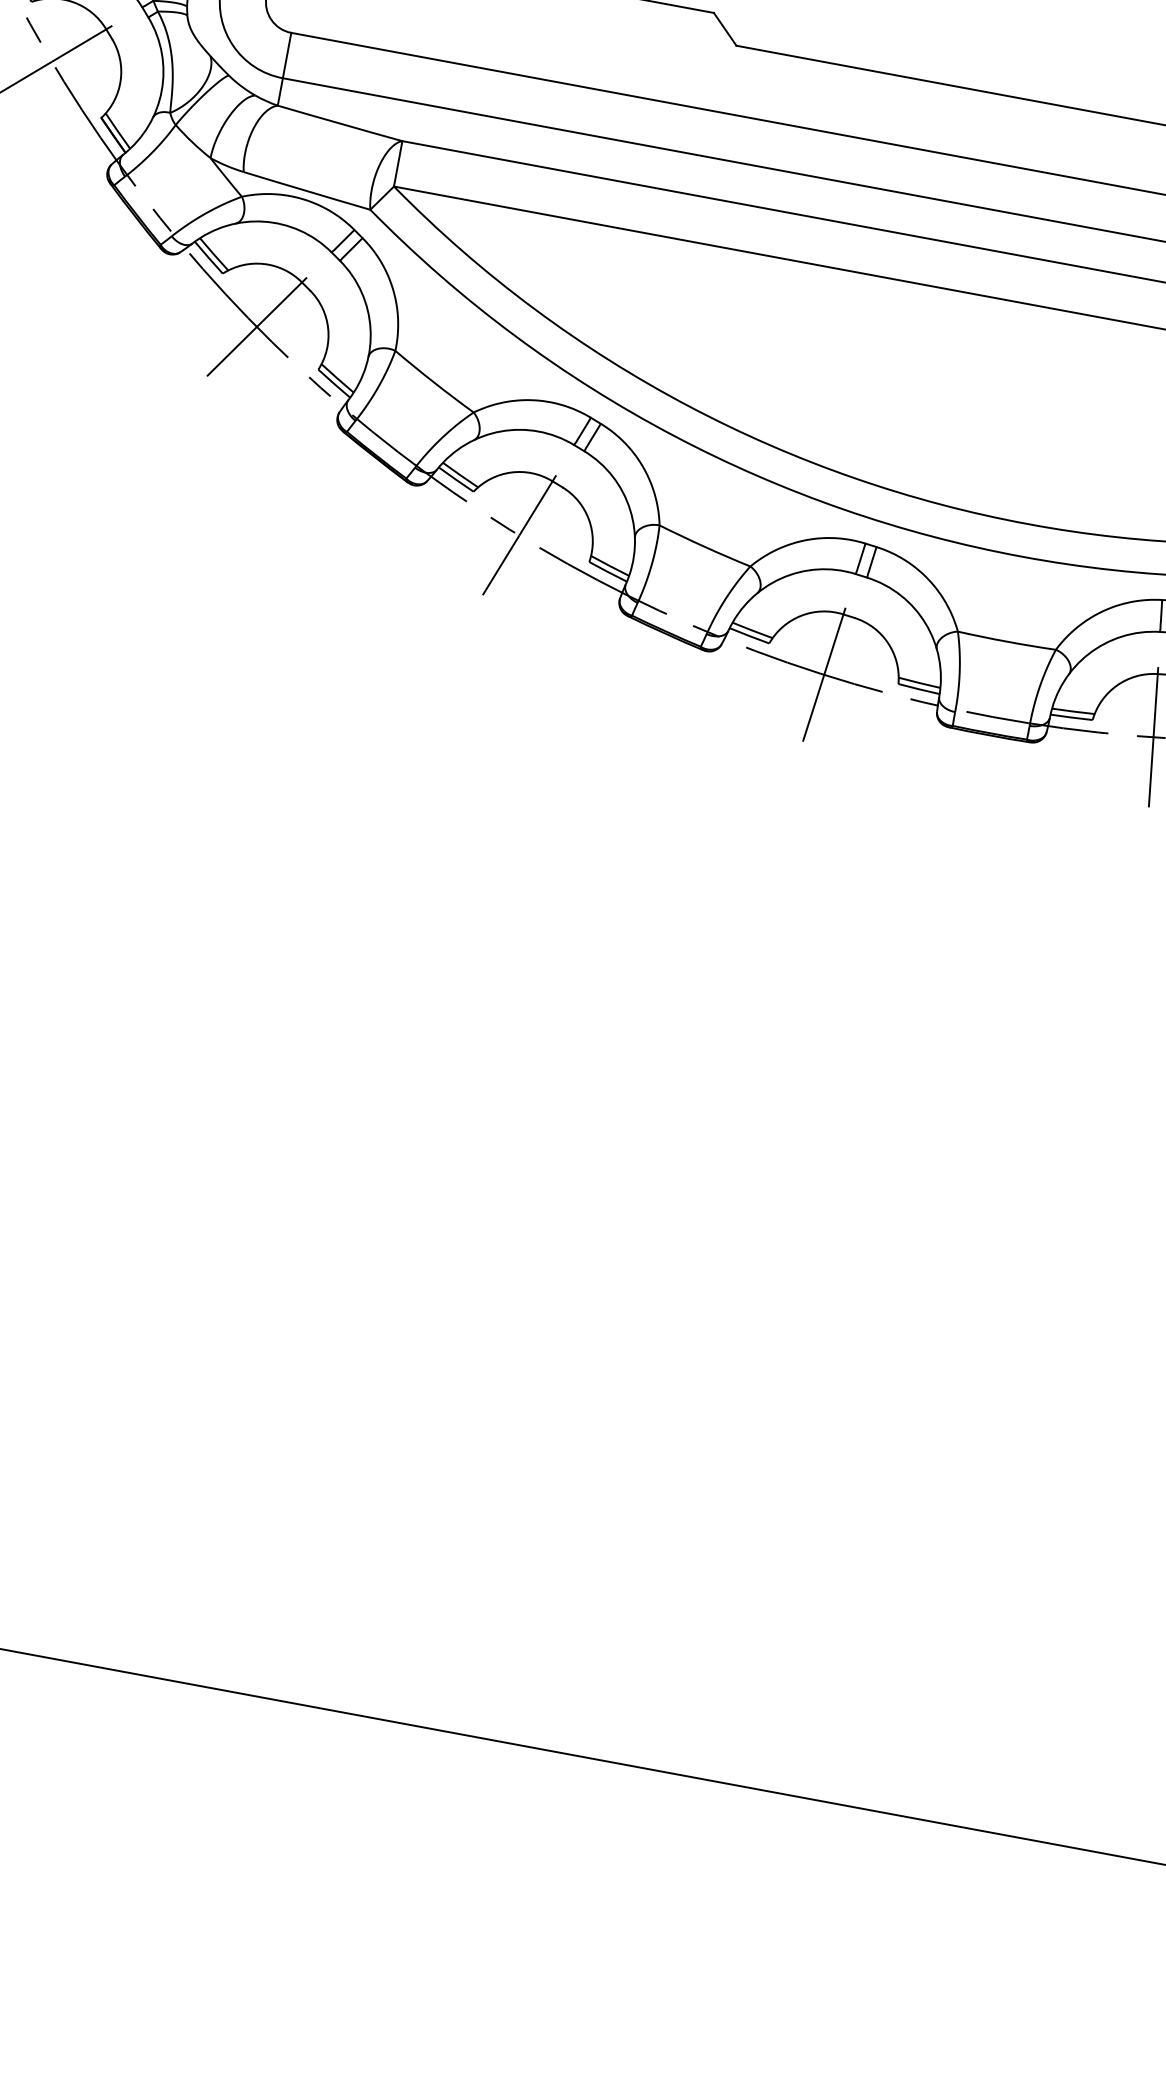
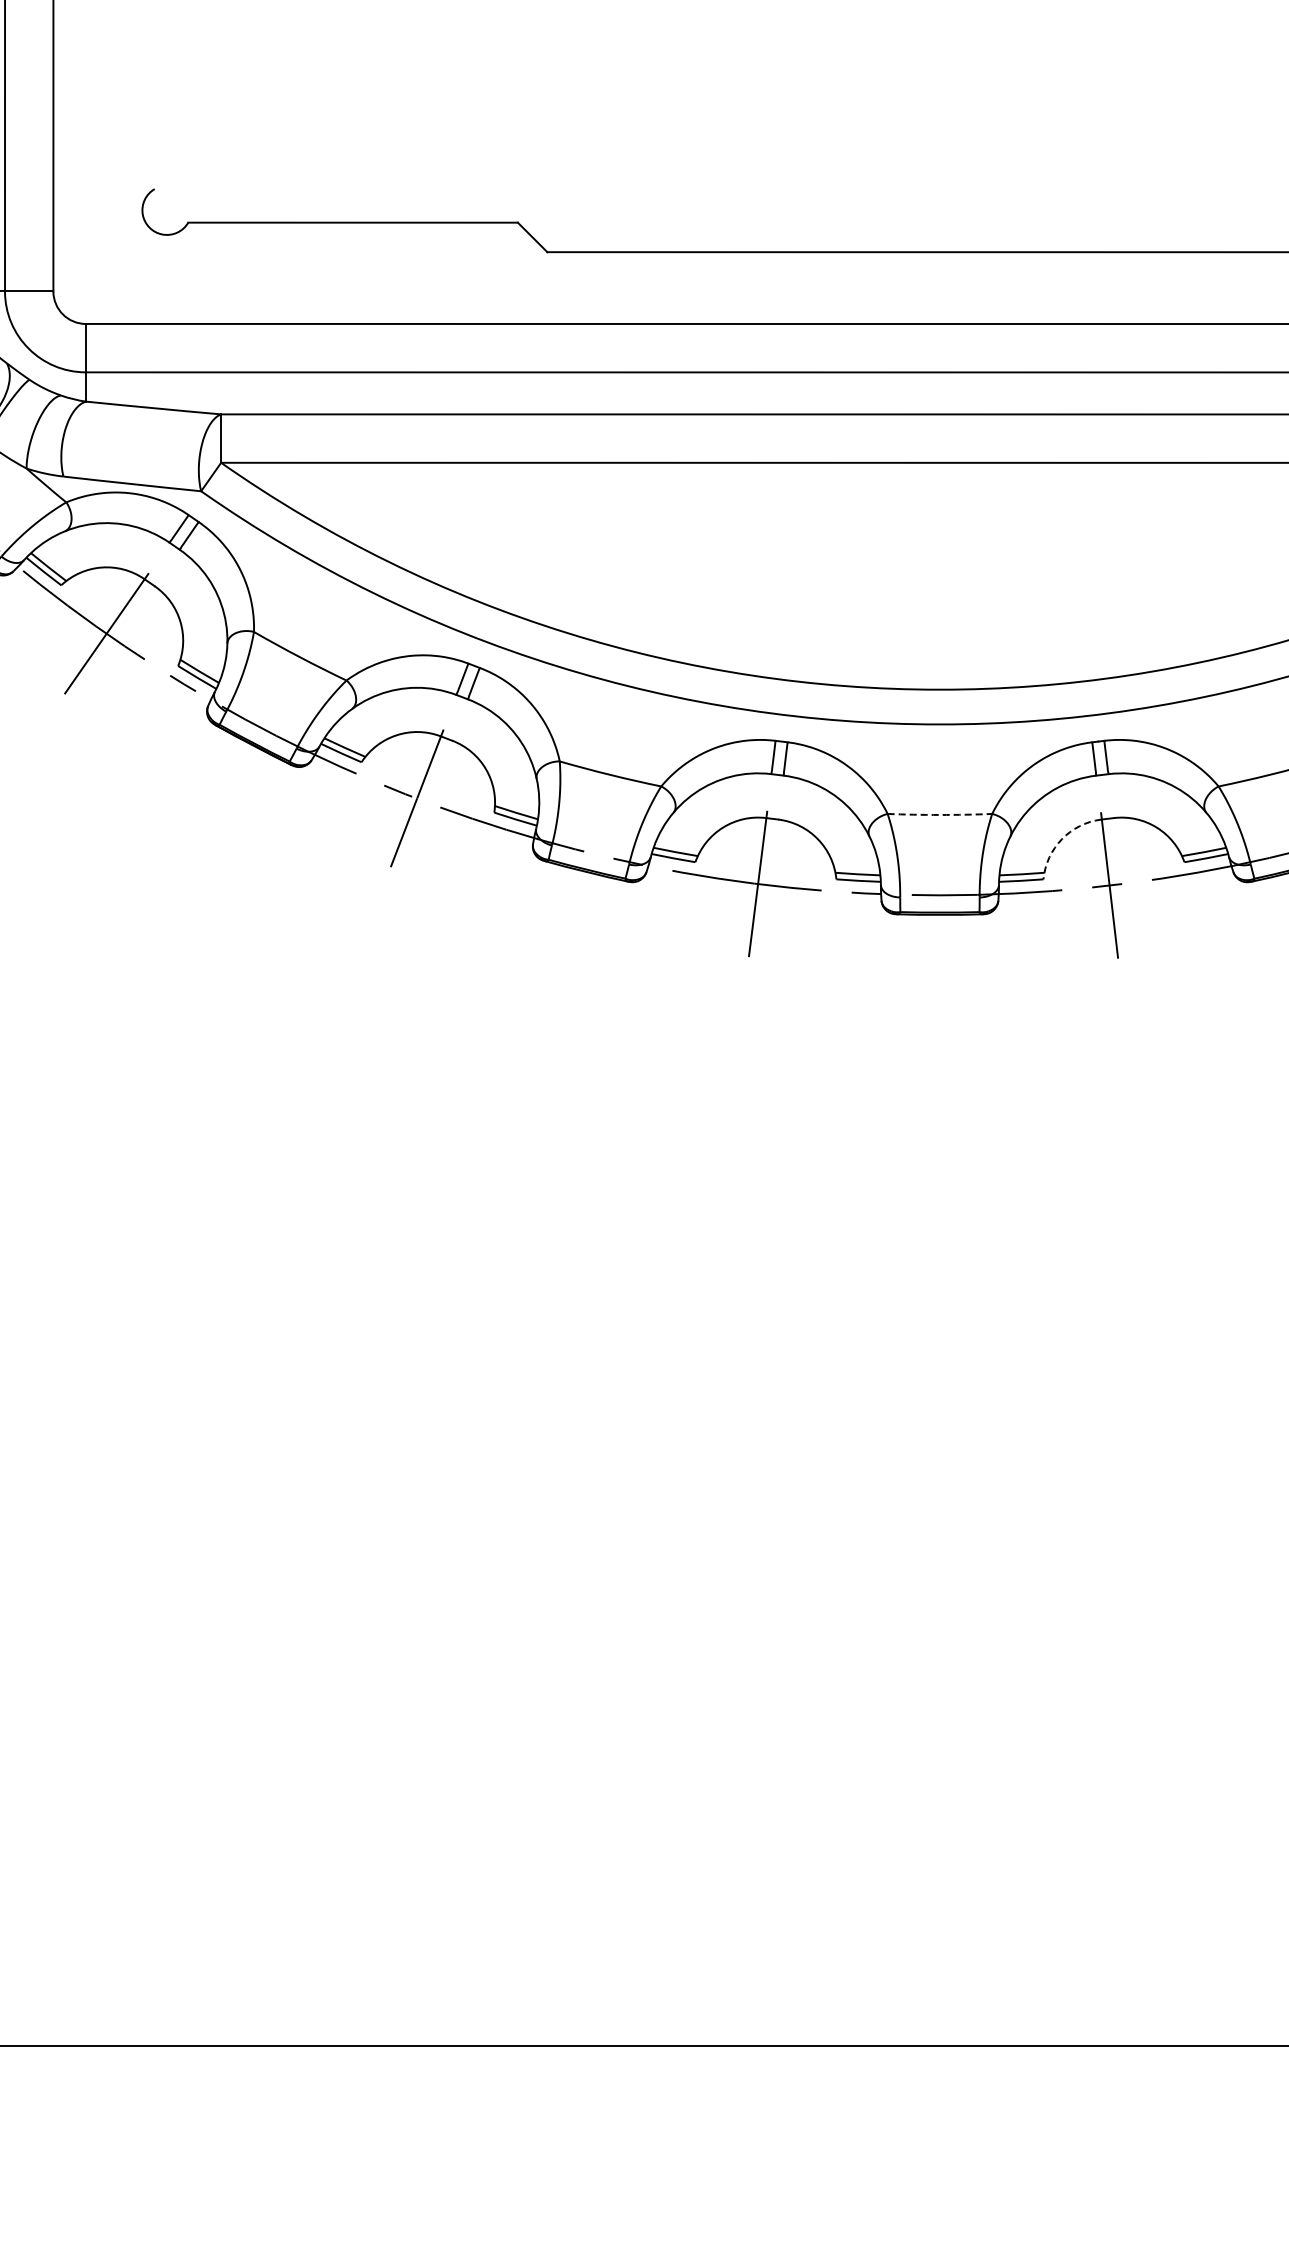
arc: (1006, 641) -> (939, 814), solid -> dashed
arc: (1117, 685) -> (1062, 839), solid -> dashed

